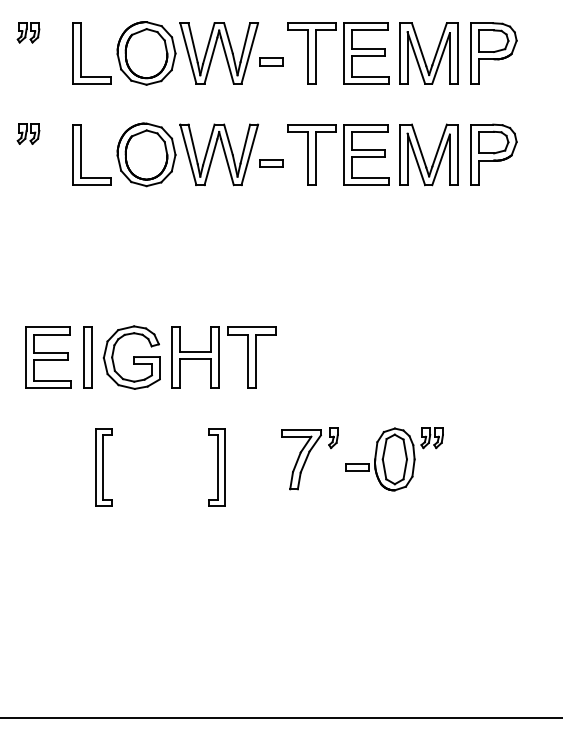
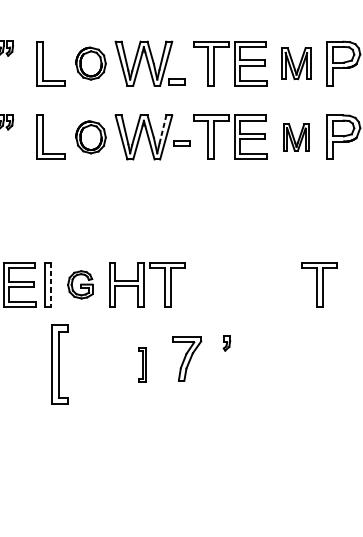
part: (146, 53) -> (91, 63), size x0.7
part: (428, 53) -> (296, 63), size x0.7
part: (271, 61) -> (176, 81), moved
line: (245, 144) -> (163, 129), solid -> dashed
part: (146, 154) -> (91, 137), size x0.7
part: (428, 154) -> (296, 137), size x0.6
part: (131, 357) -> (80, 284), size x0.6
part: (460, 357) -> (319, 284), added
line: (91, 358) -> (51, 285), solid -> dashed
part: (301, 459) -> (187, 358), moved
part: (394, 459) -> (271, 358), removed
part: (103, 467) -> (59, 364), size x1.4
part: (216, 467) -> (141, 364), size x0.6

